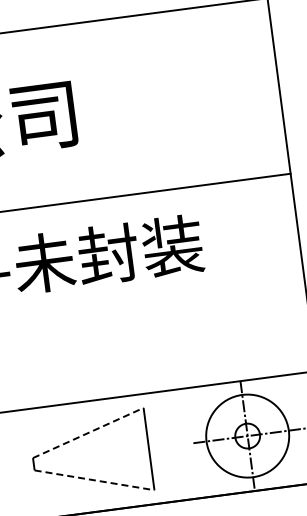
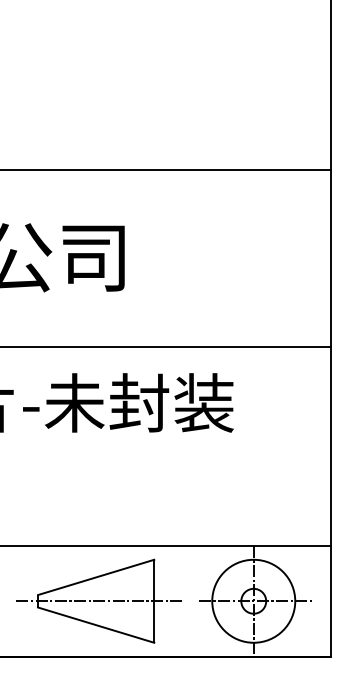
line: (88, 433) -> (96, 577), dashed -> solid
line: (93, 456) -> (98, 601), added
line: (94, 480) -> (96, 625), dashed -> solid

